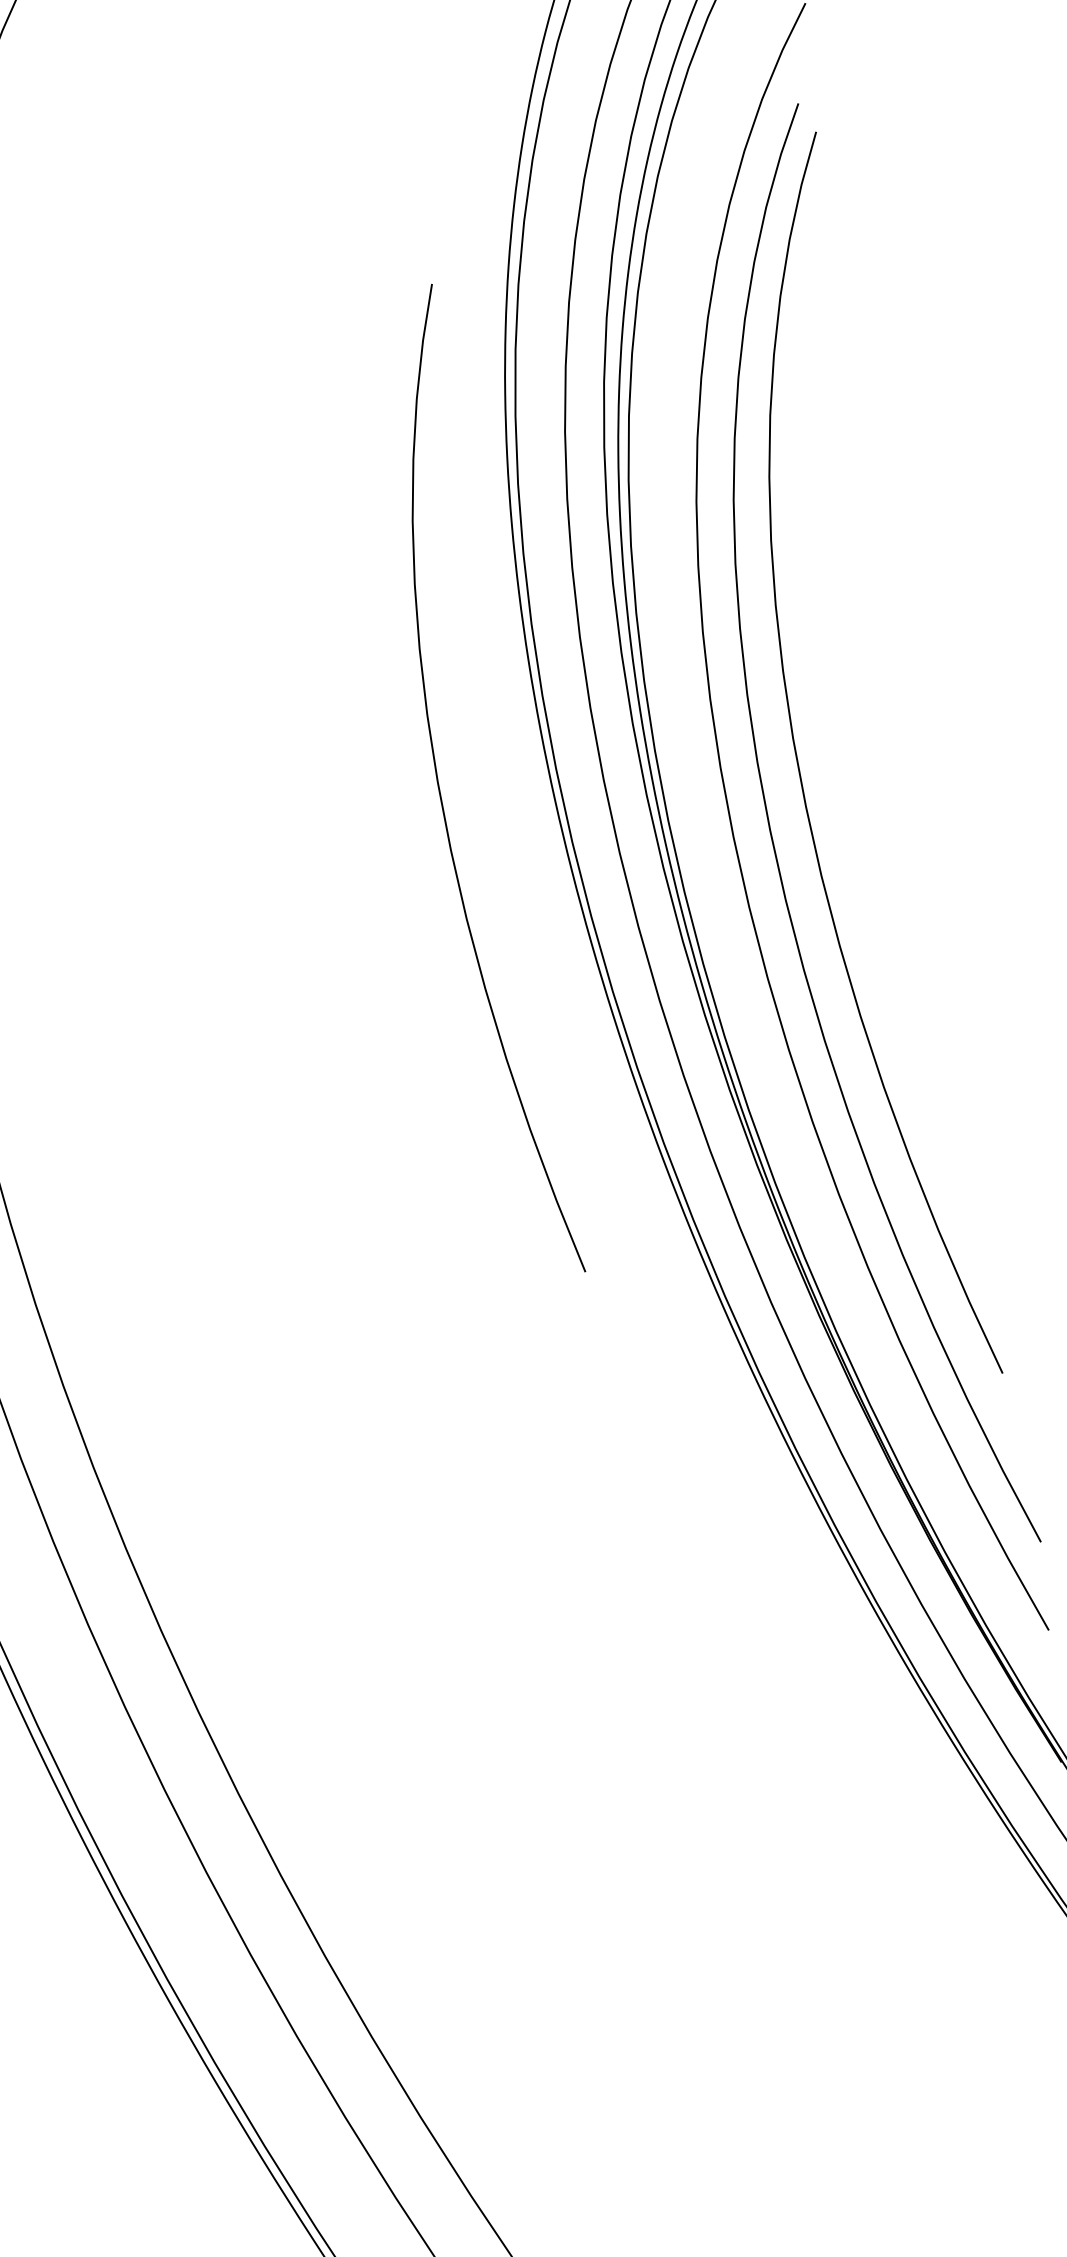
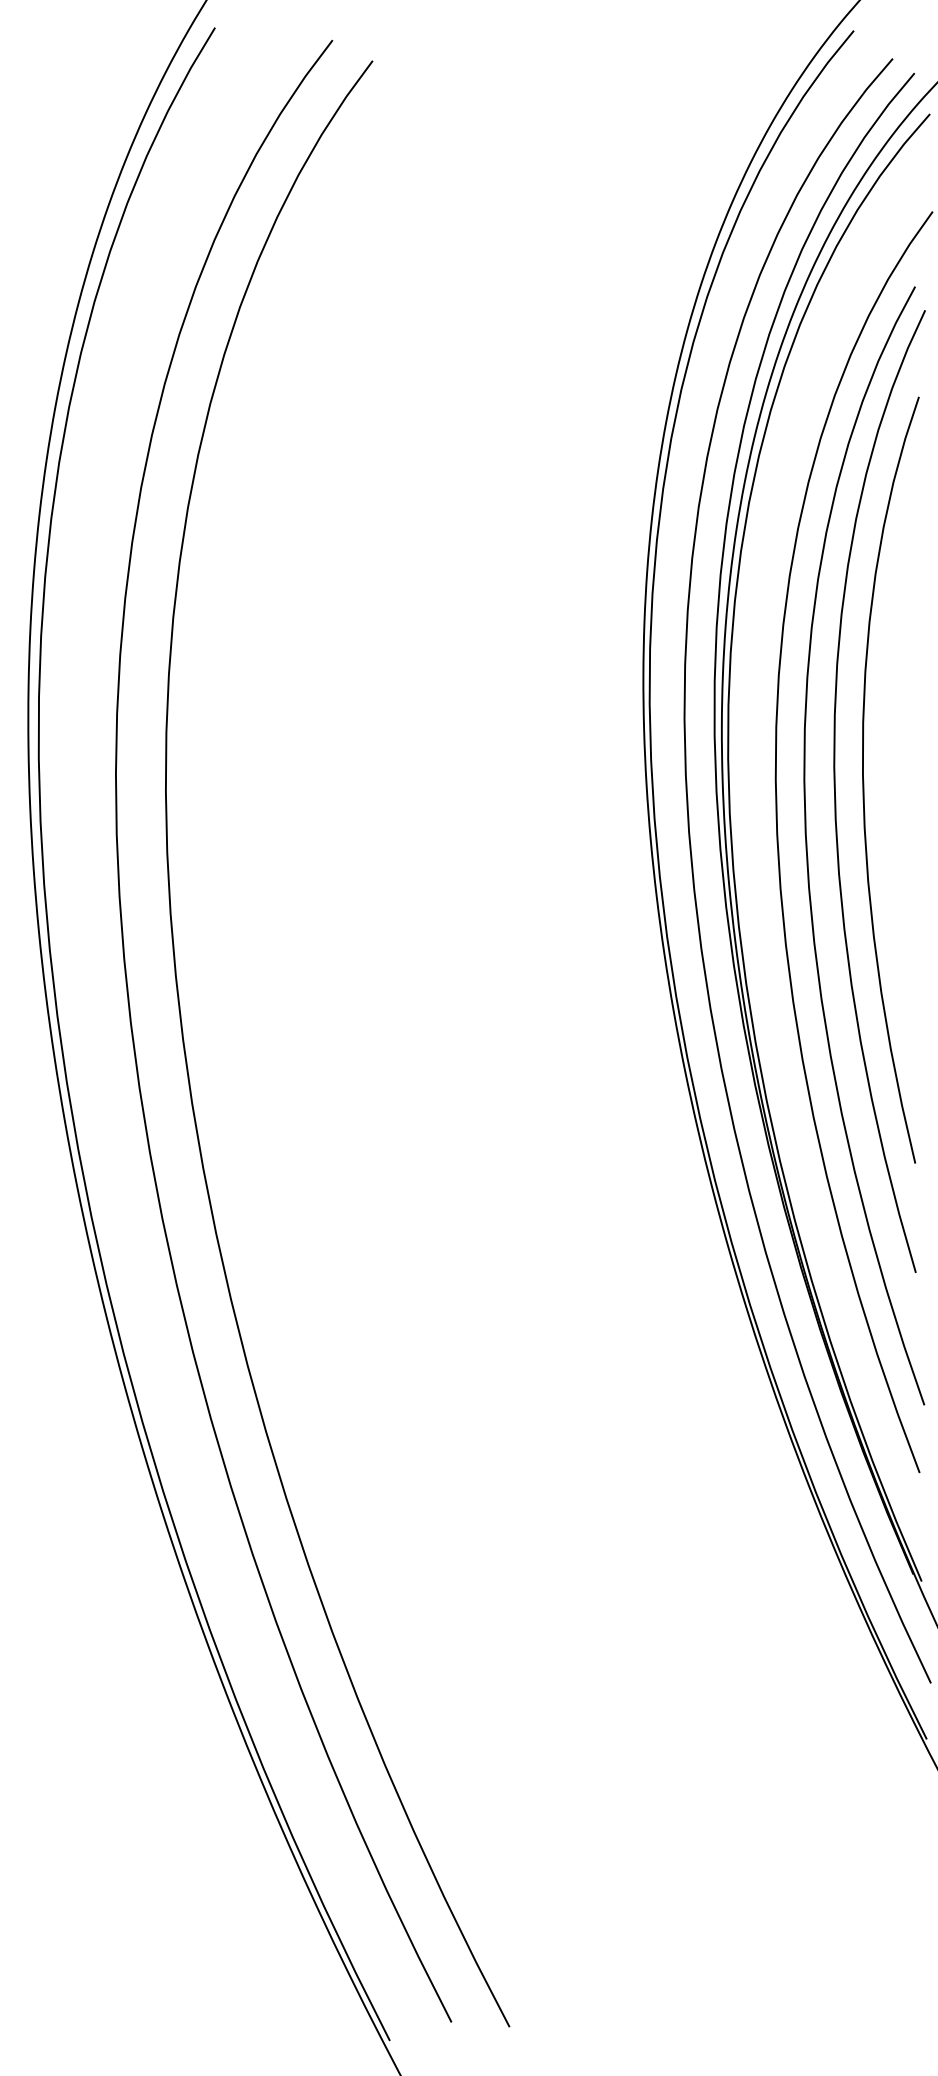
curve: (441, 790) -> (864, 781), moved

